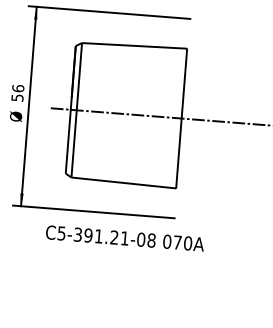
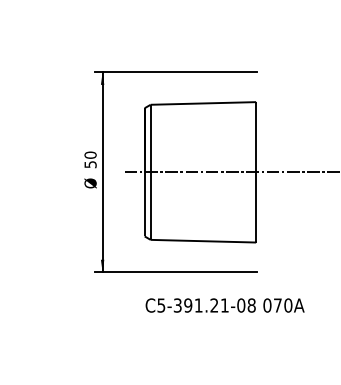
text: (18, 87) -> (90, 154), 56 -> 50
text: (124, 238) -> (224, 305), moved

